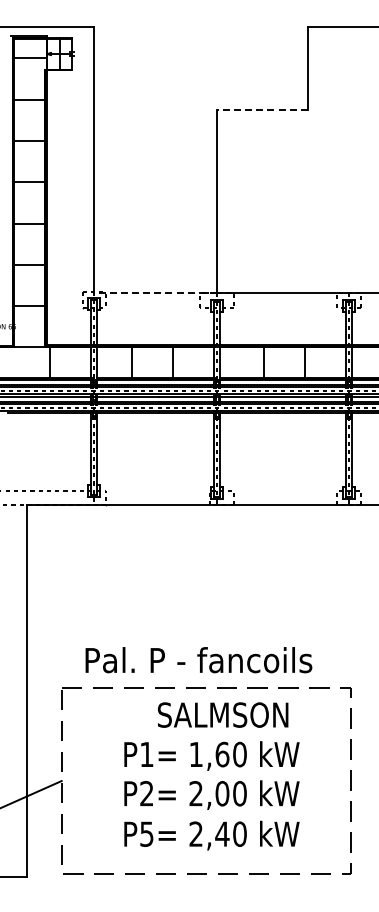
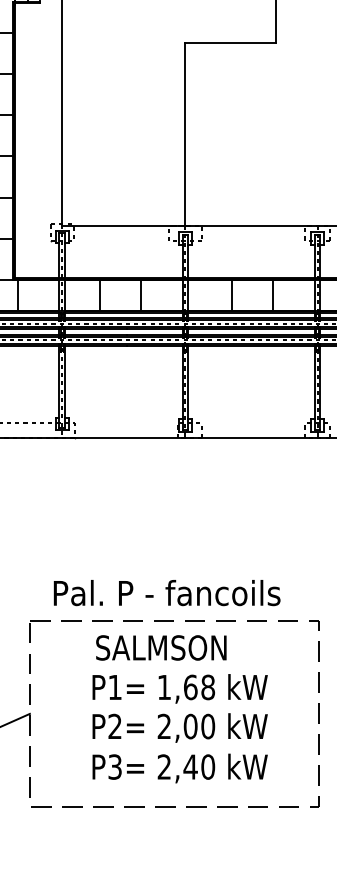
line: (261, 109) -> (229, 42), dashed -> solid
line: (155, 293) -> (123, 226), dashed -> solid
text: (223, 714) -> (161, 647), moved
text: (239, 754) -> (207, 687), 1,60 -> 1,68
text: (147, 833) -> (115, 766), P5= -> P3=

